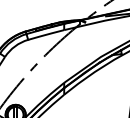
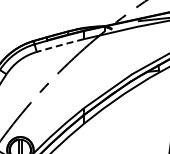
line: (45, 34) -> (59, 45), solid -> dashed

